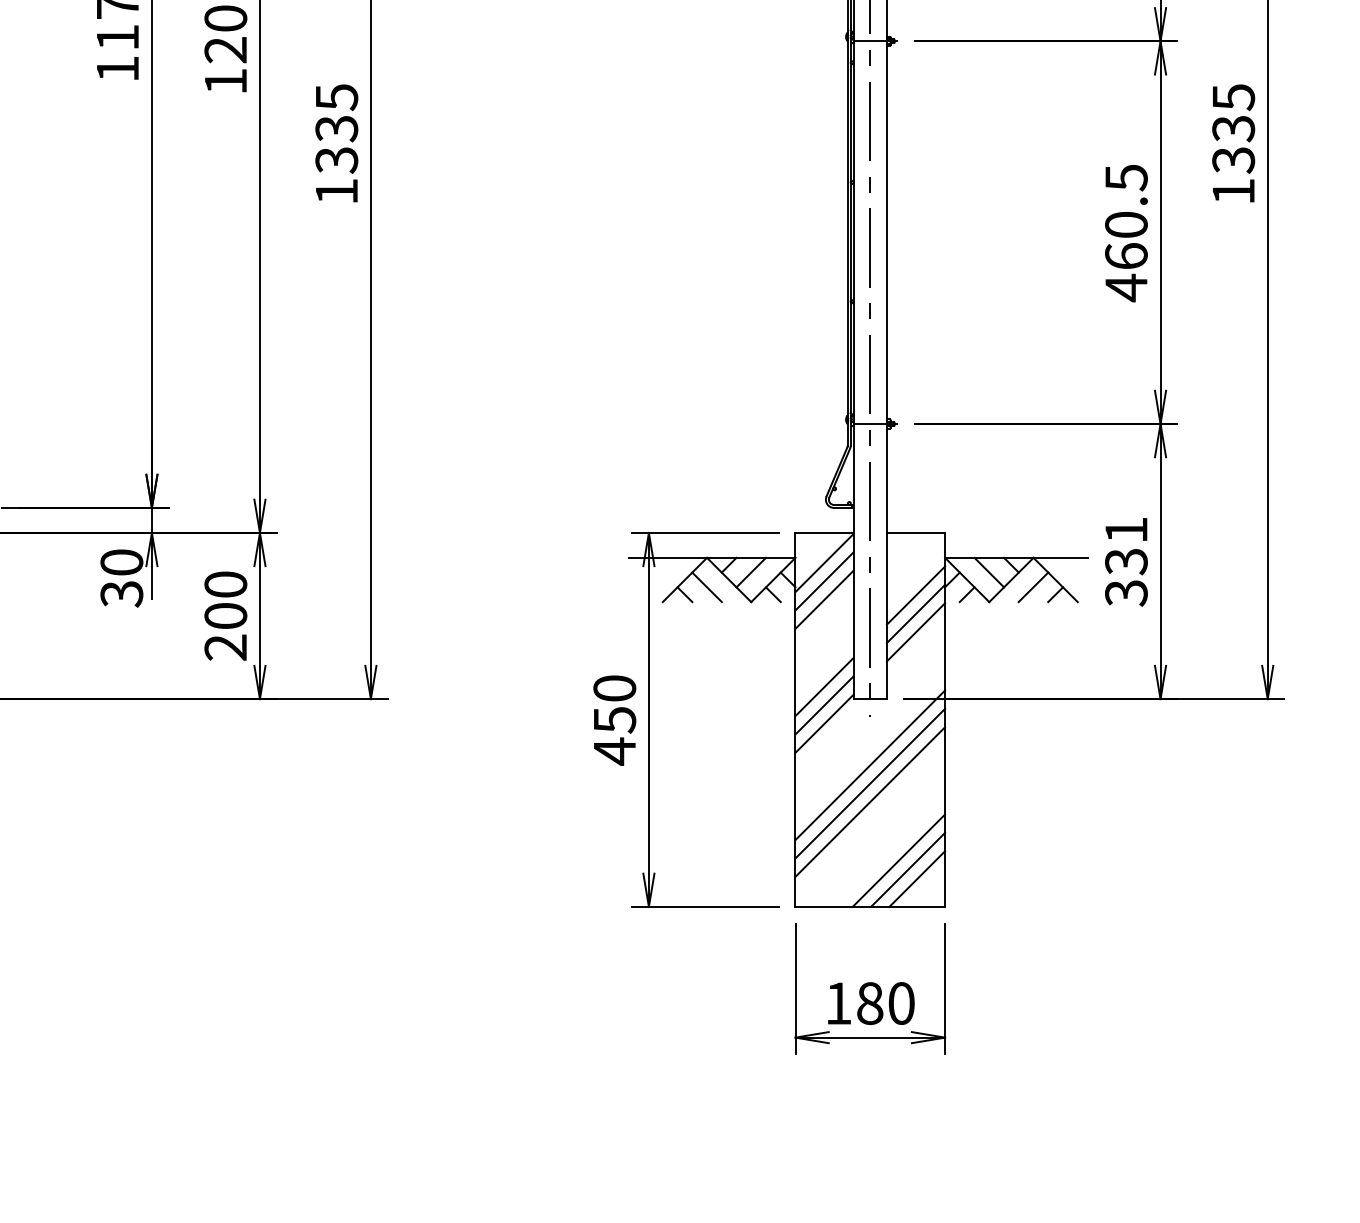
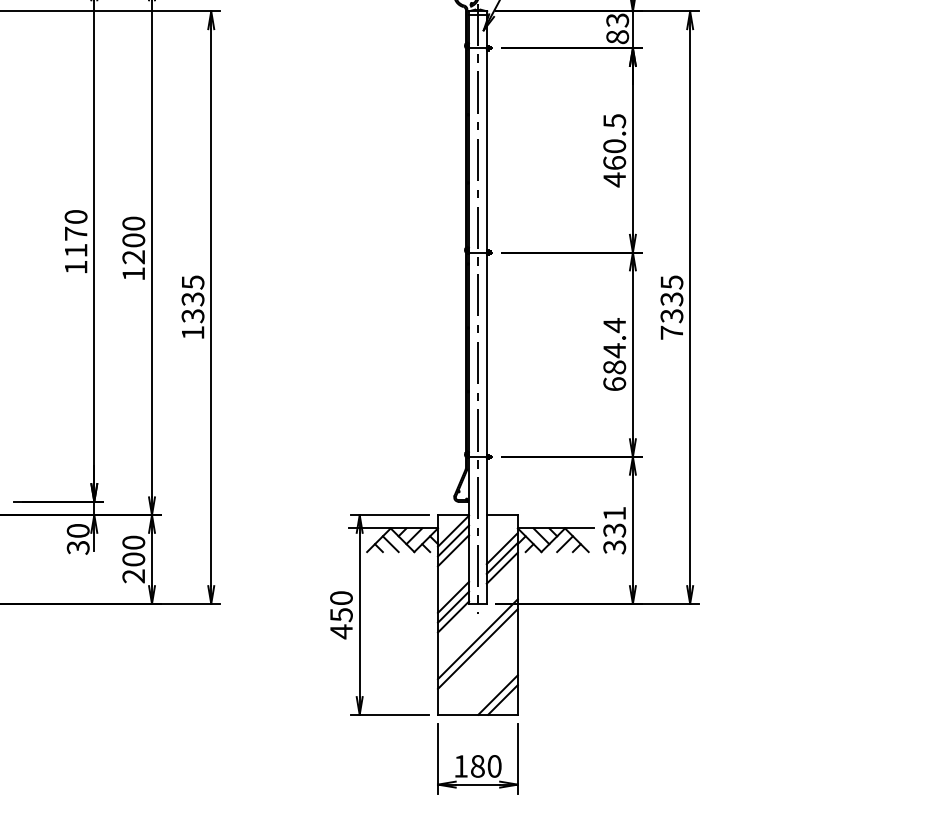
text: (1232, 190) -> (671, 332), 1335 -> 7335
text: (1126, 232) -> (614, 354), 460.5 -> 684.4
line: (869, 801) -> (477, 658), removed
line: (897, 859) -> (492, 689), removed

